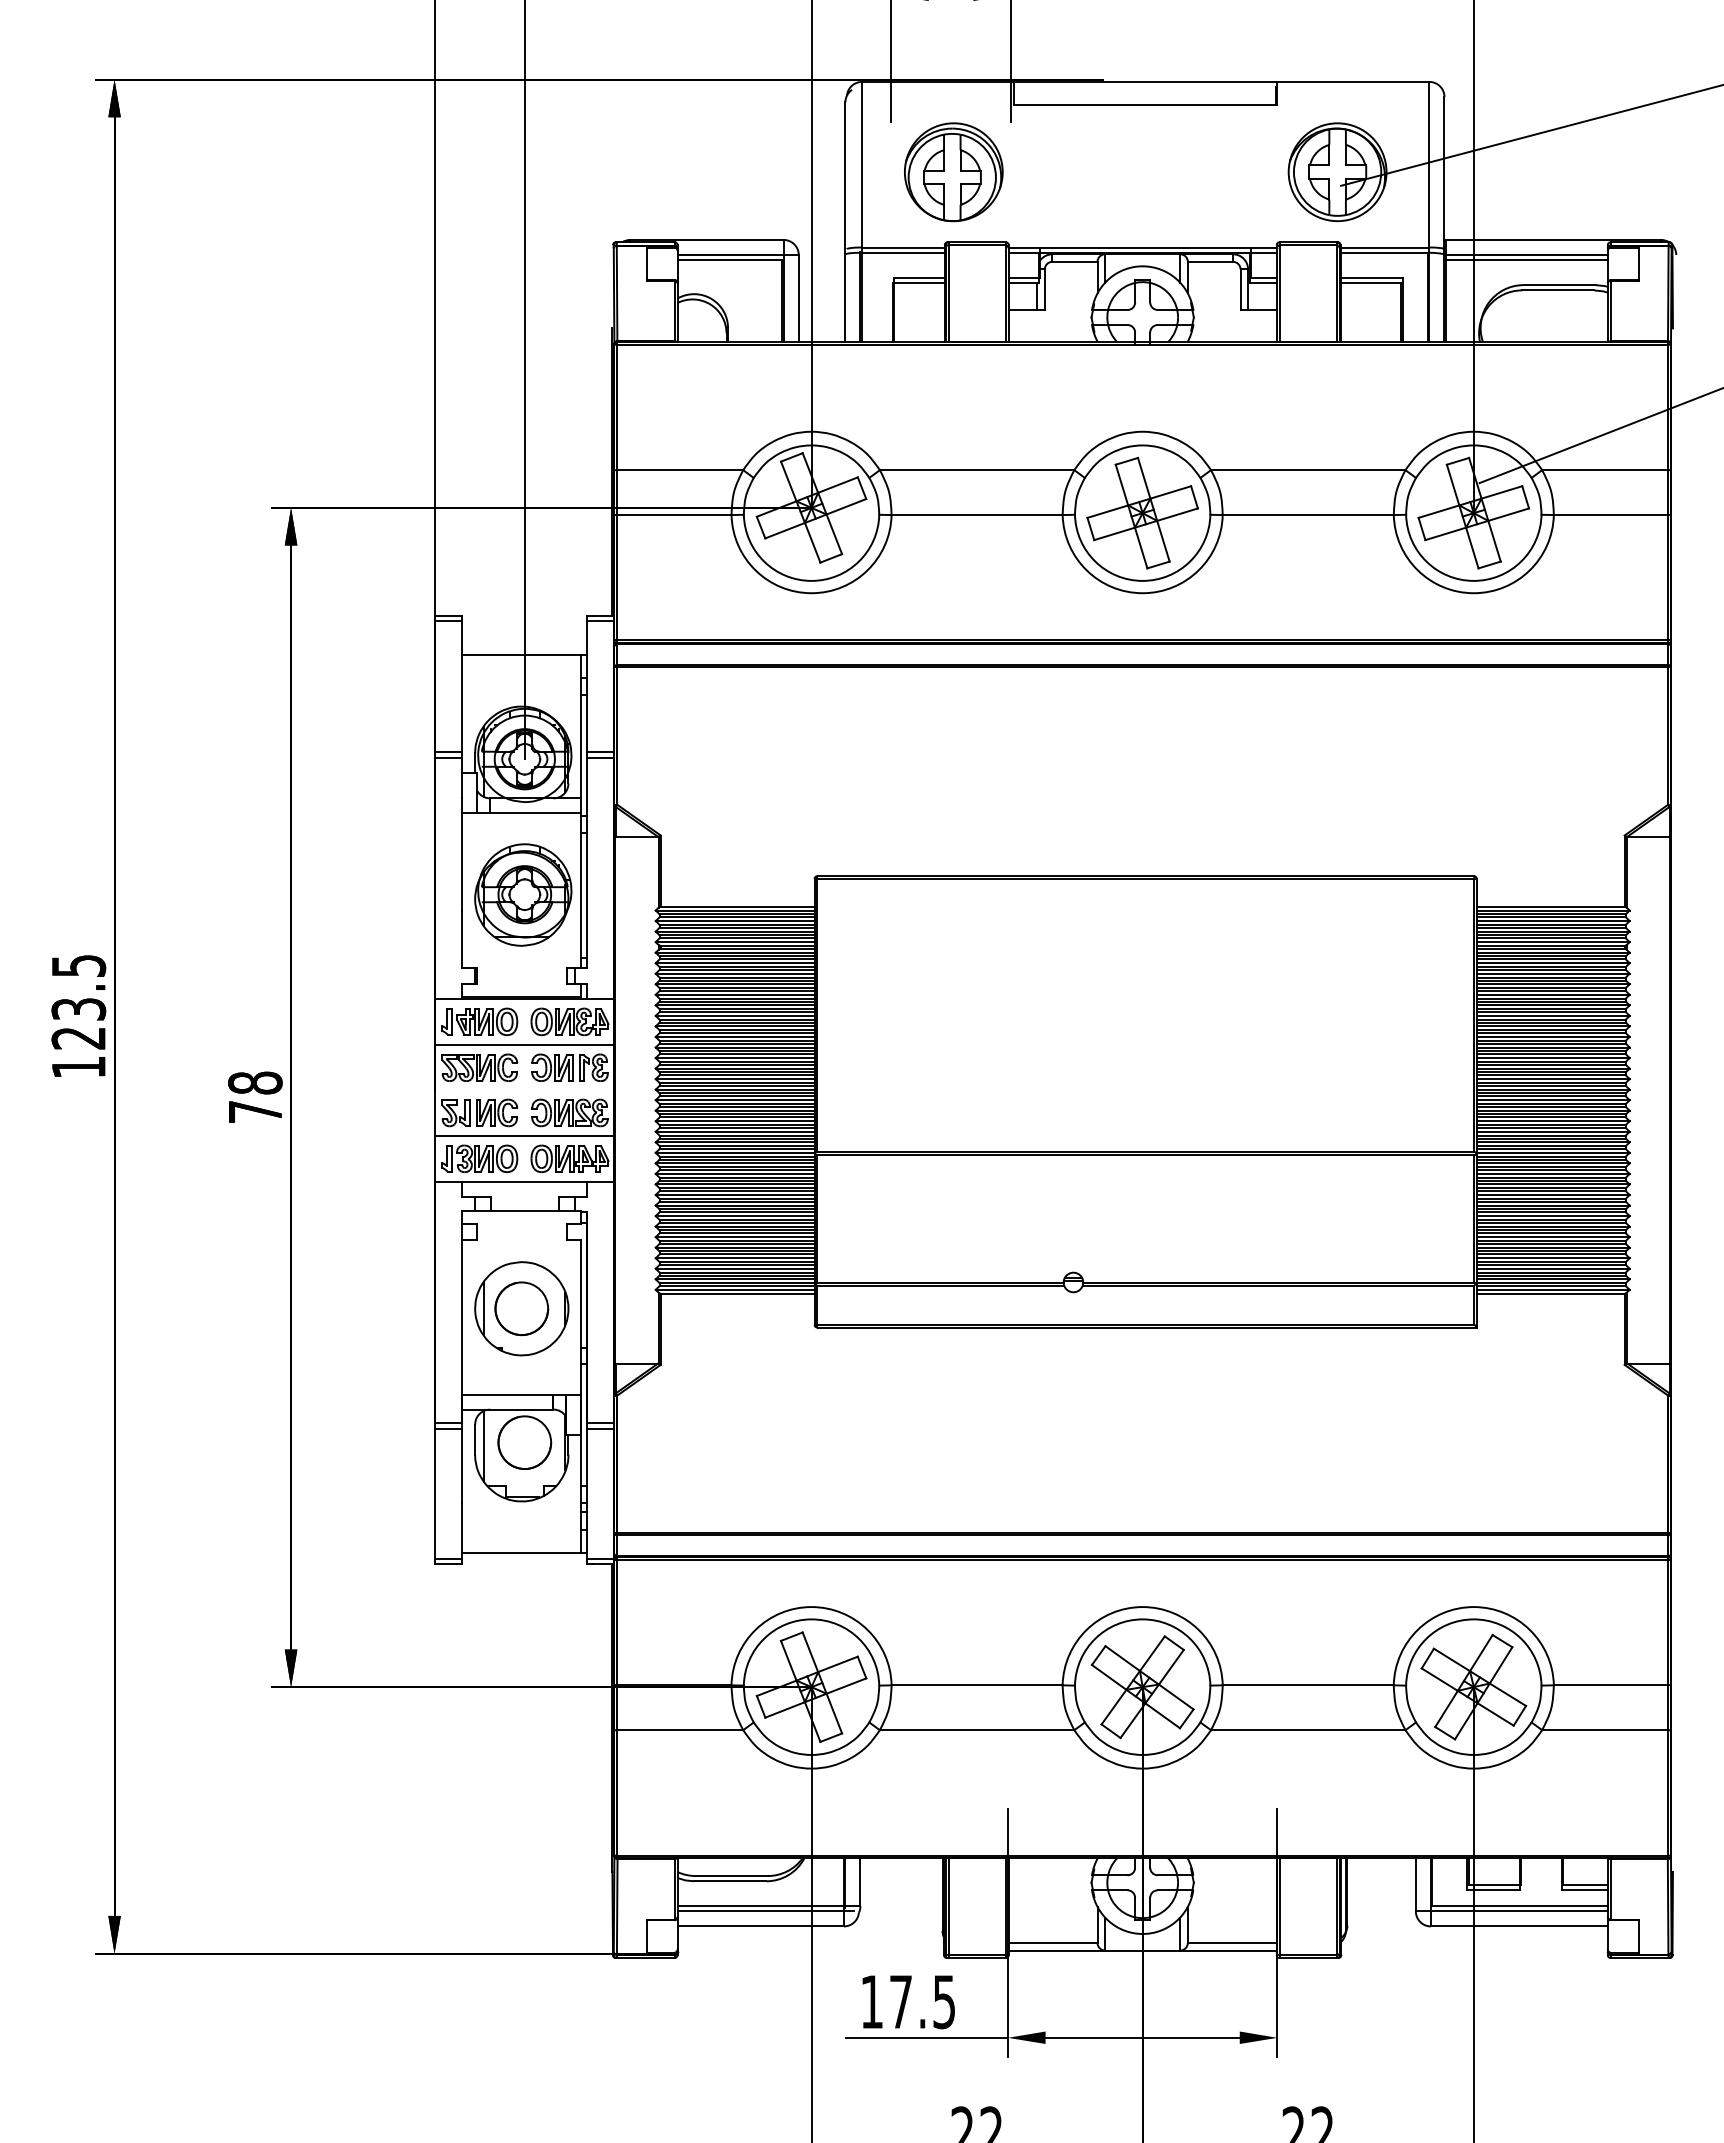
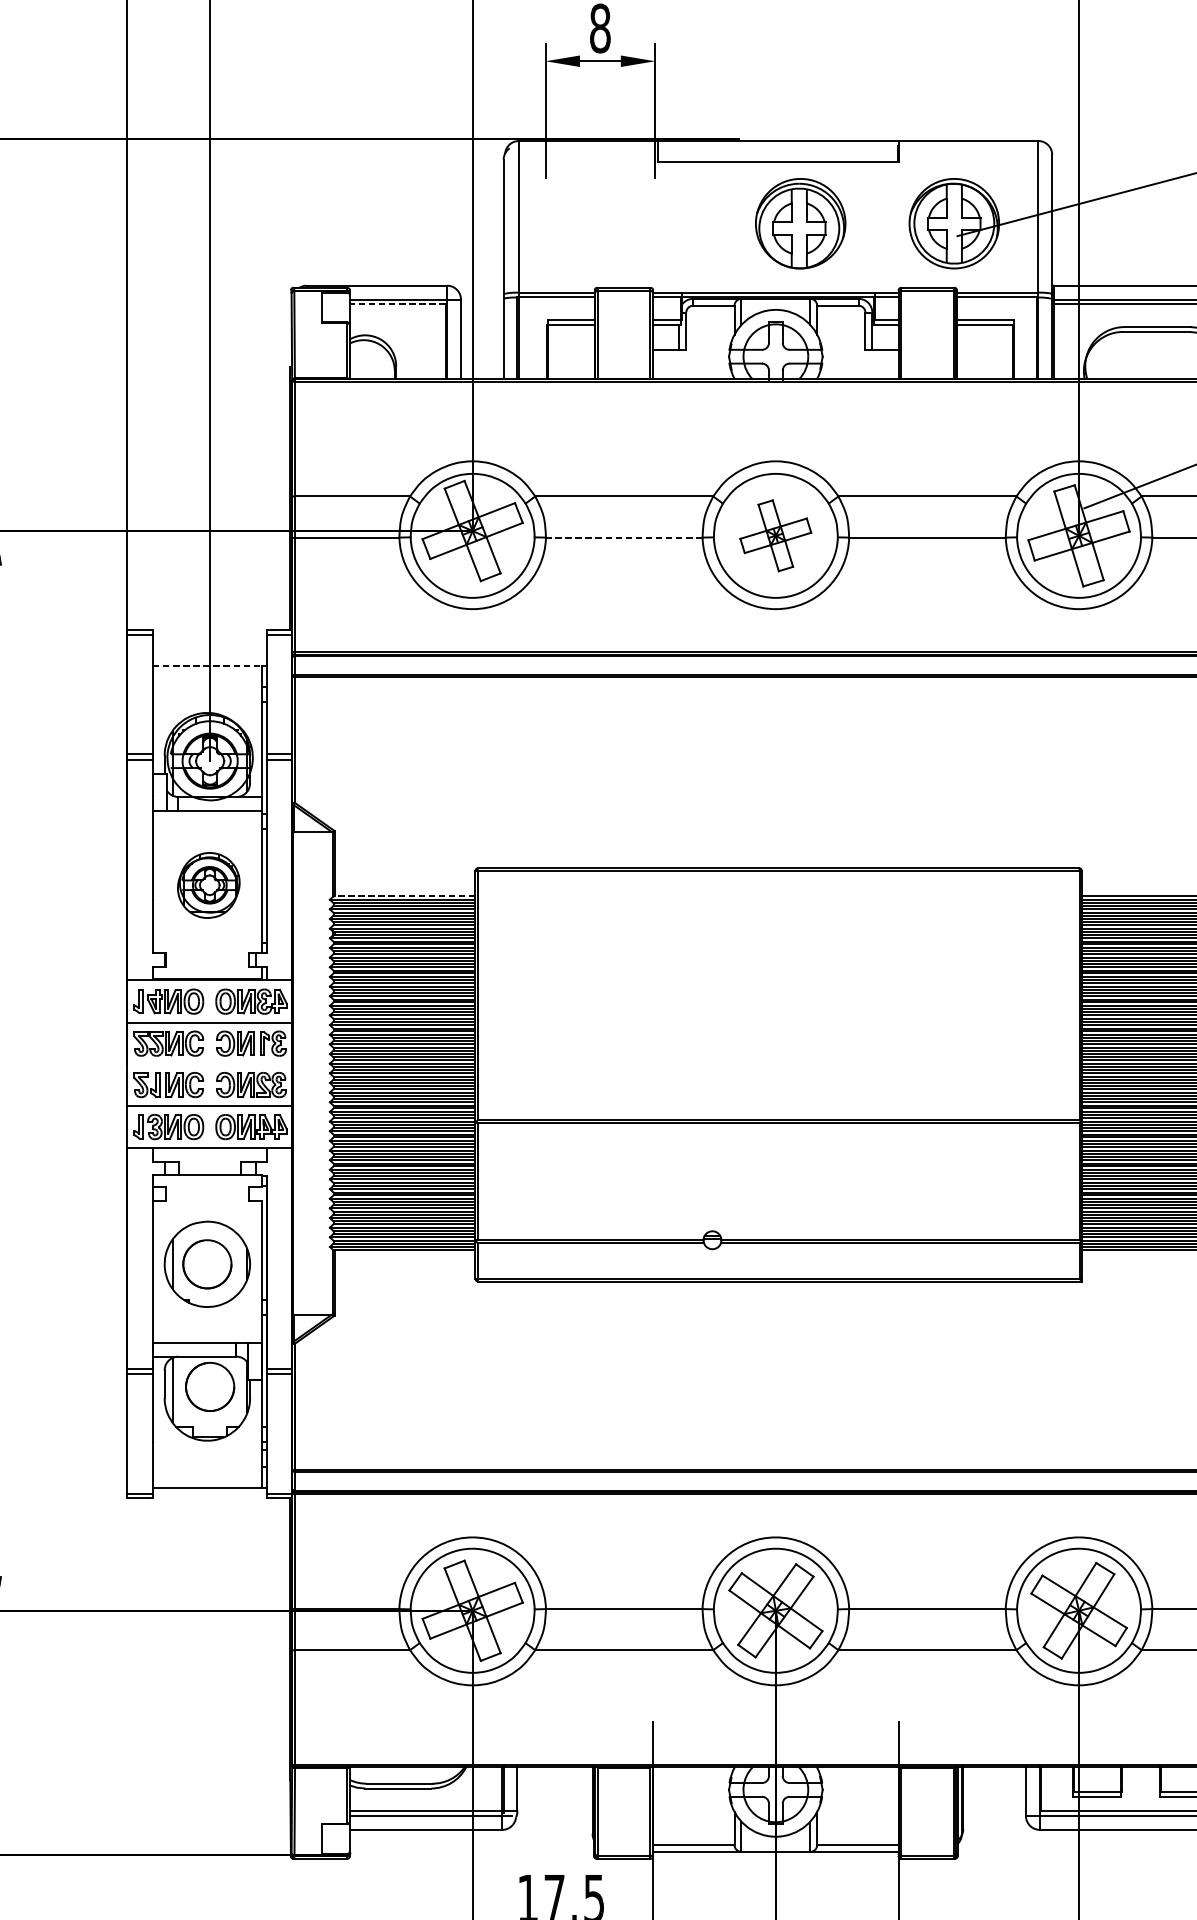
part: (953, 172) -> (800, 223), moved
line: (729, 260) -> (397, 304), solid -> dashed
part: (1142, 512) -> (775, 535), size x0.7
line: (977, 515) -> (624, 537), solid -> dashed
line: (522, 655) -> (208, 666), solid -> dashed
part: (523, 894) -> (208, 885), size x0.7
line: (737, 906) -> (404, 895), solid -> dashed

